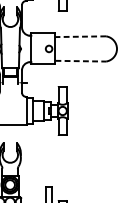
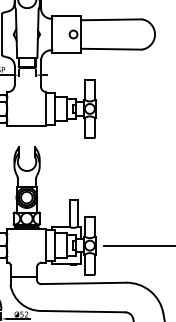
line: (80, 36) -> (111, 19), dashed -> solid
line: (81, 61) -> (112, 49), dashed -> solid

